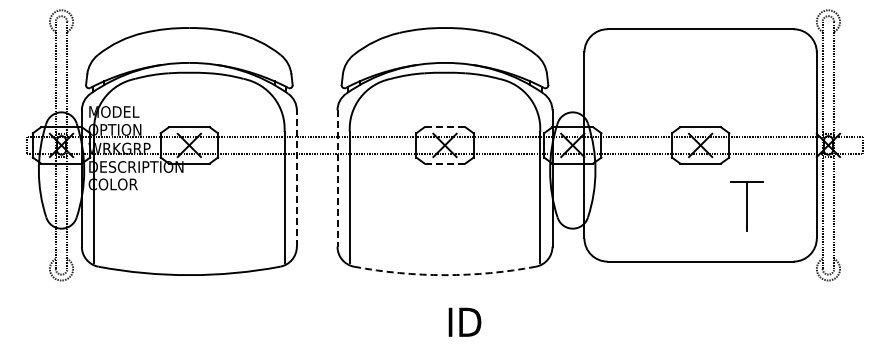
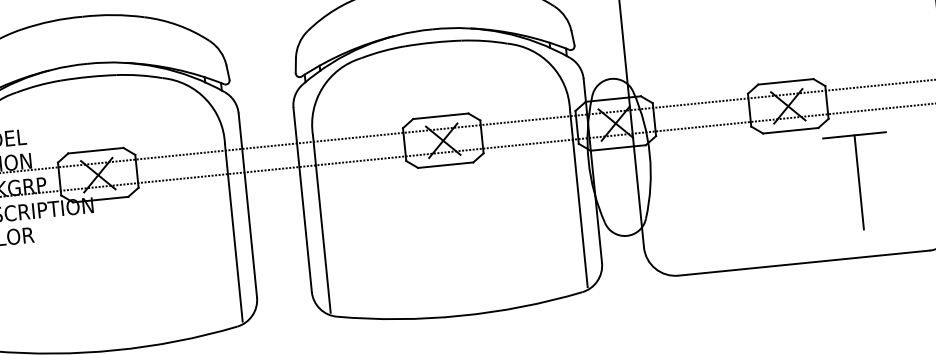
line: (445, 127) -> (441, 116), dashed -> solid
line: (444, 163) -> (445, 165), dashed -> solid
line: (296, 178) -> (247, 205), dashed -> solid
line: (337, 179) -> (302, 201), dashed -> solid
part: (746, 206) -> (858, 182), size x1.43
arc: (444, 275) -> (460, 316), dashed -> solid

